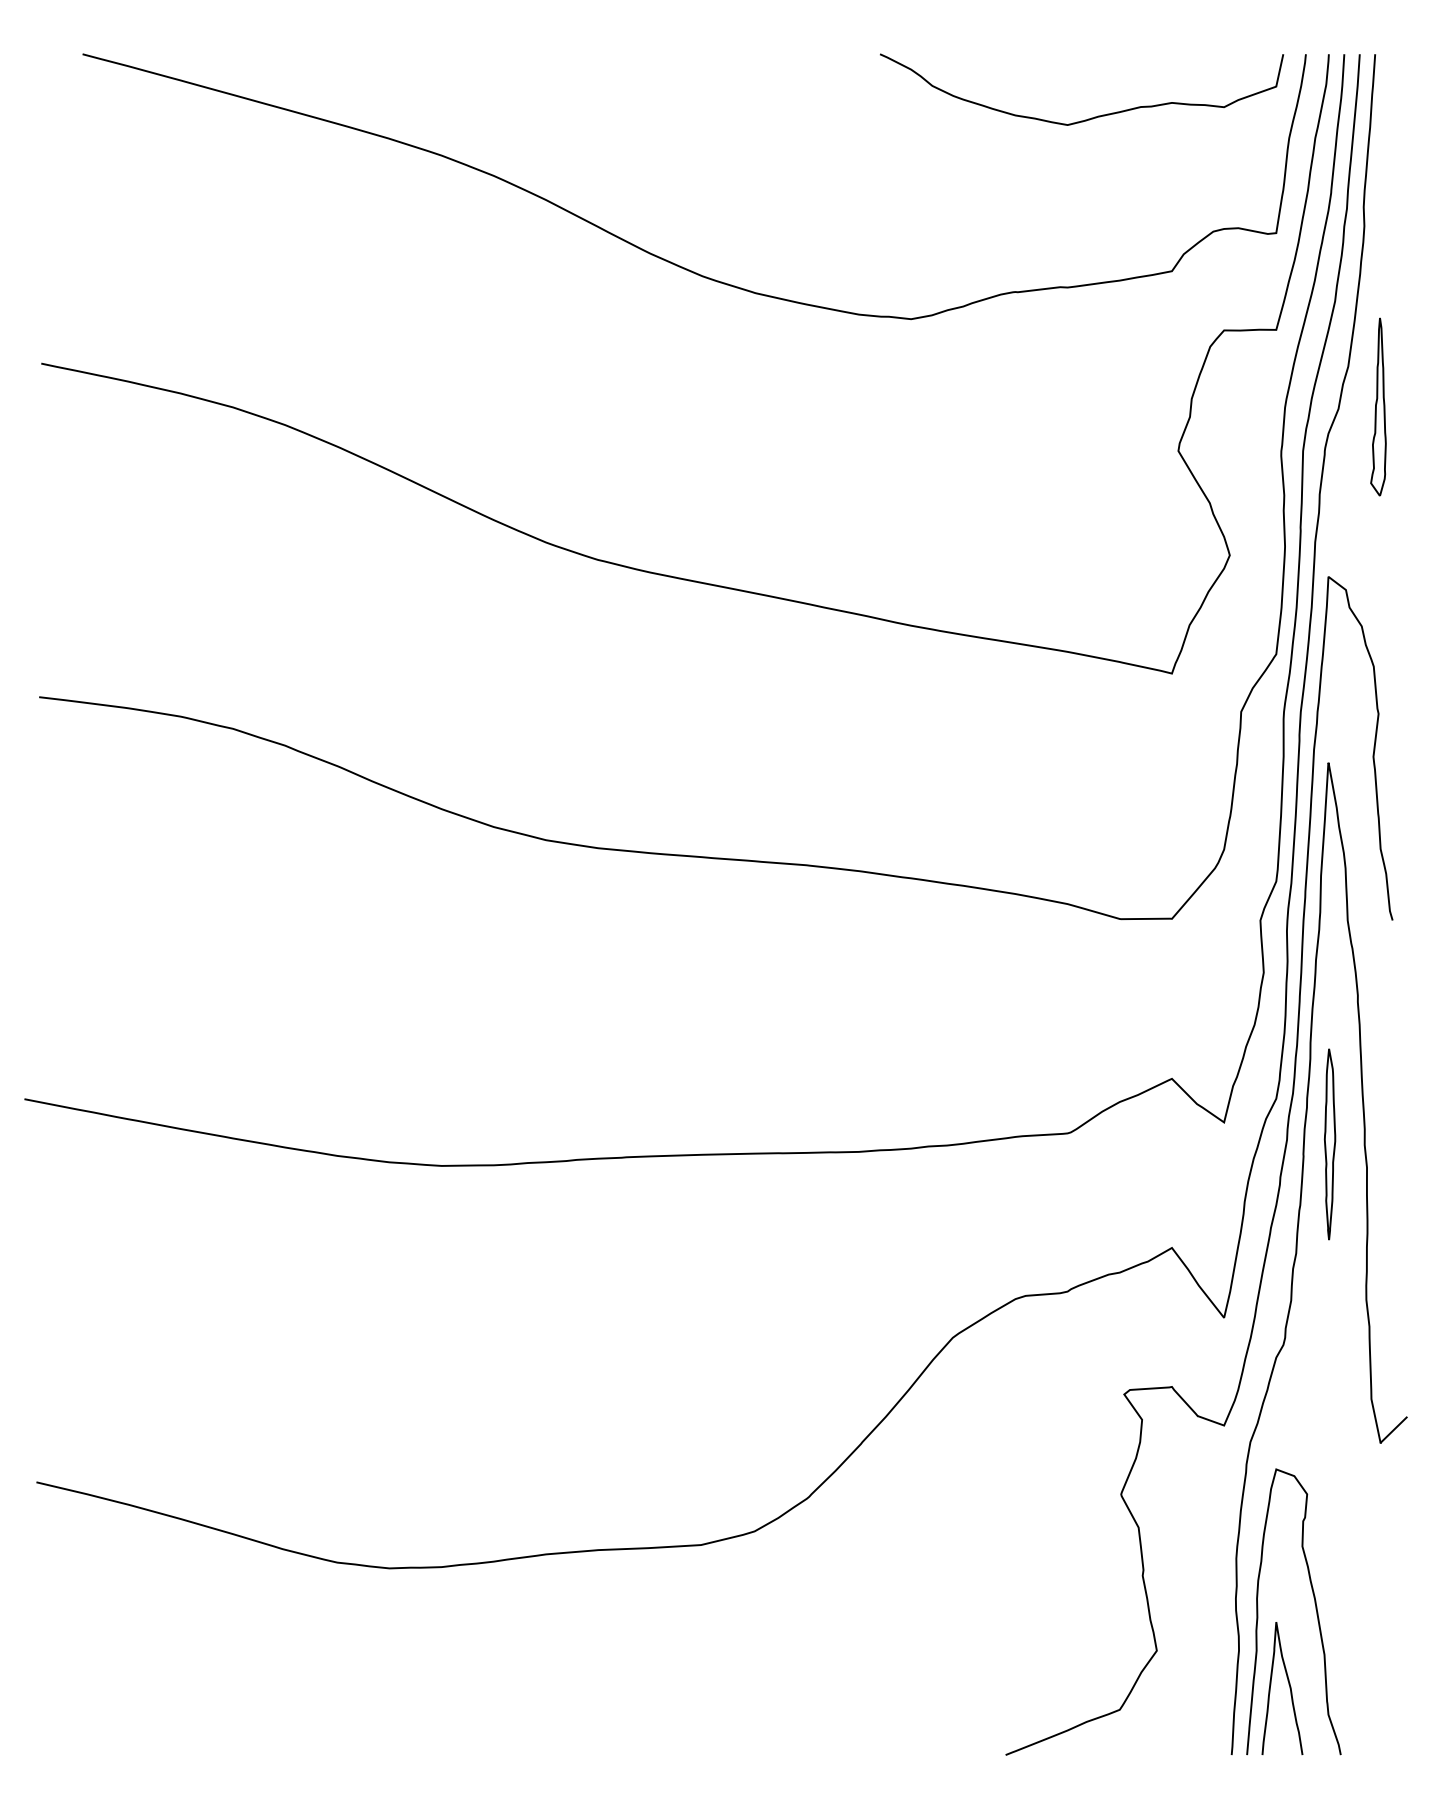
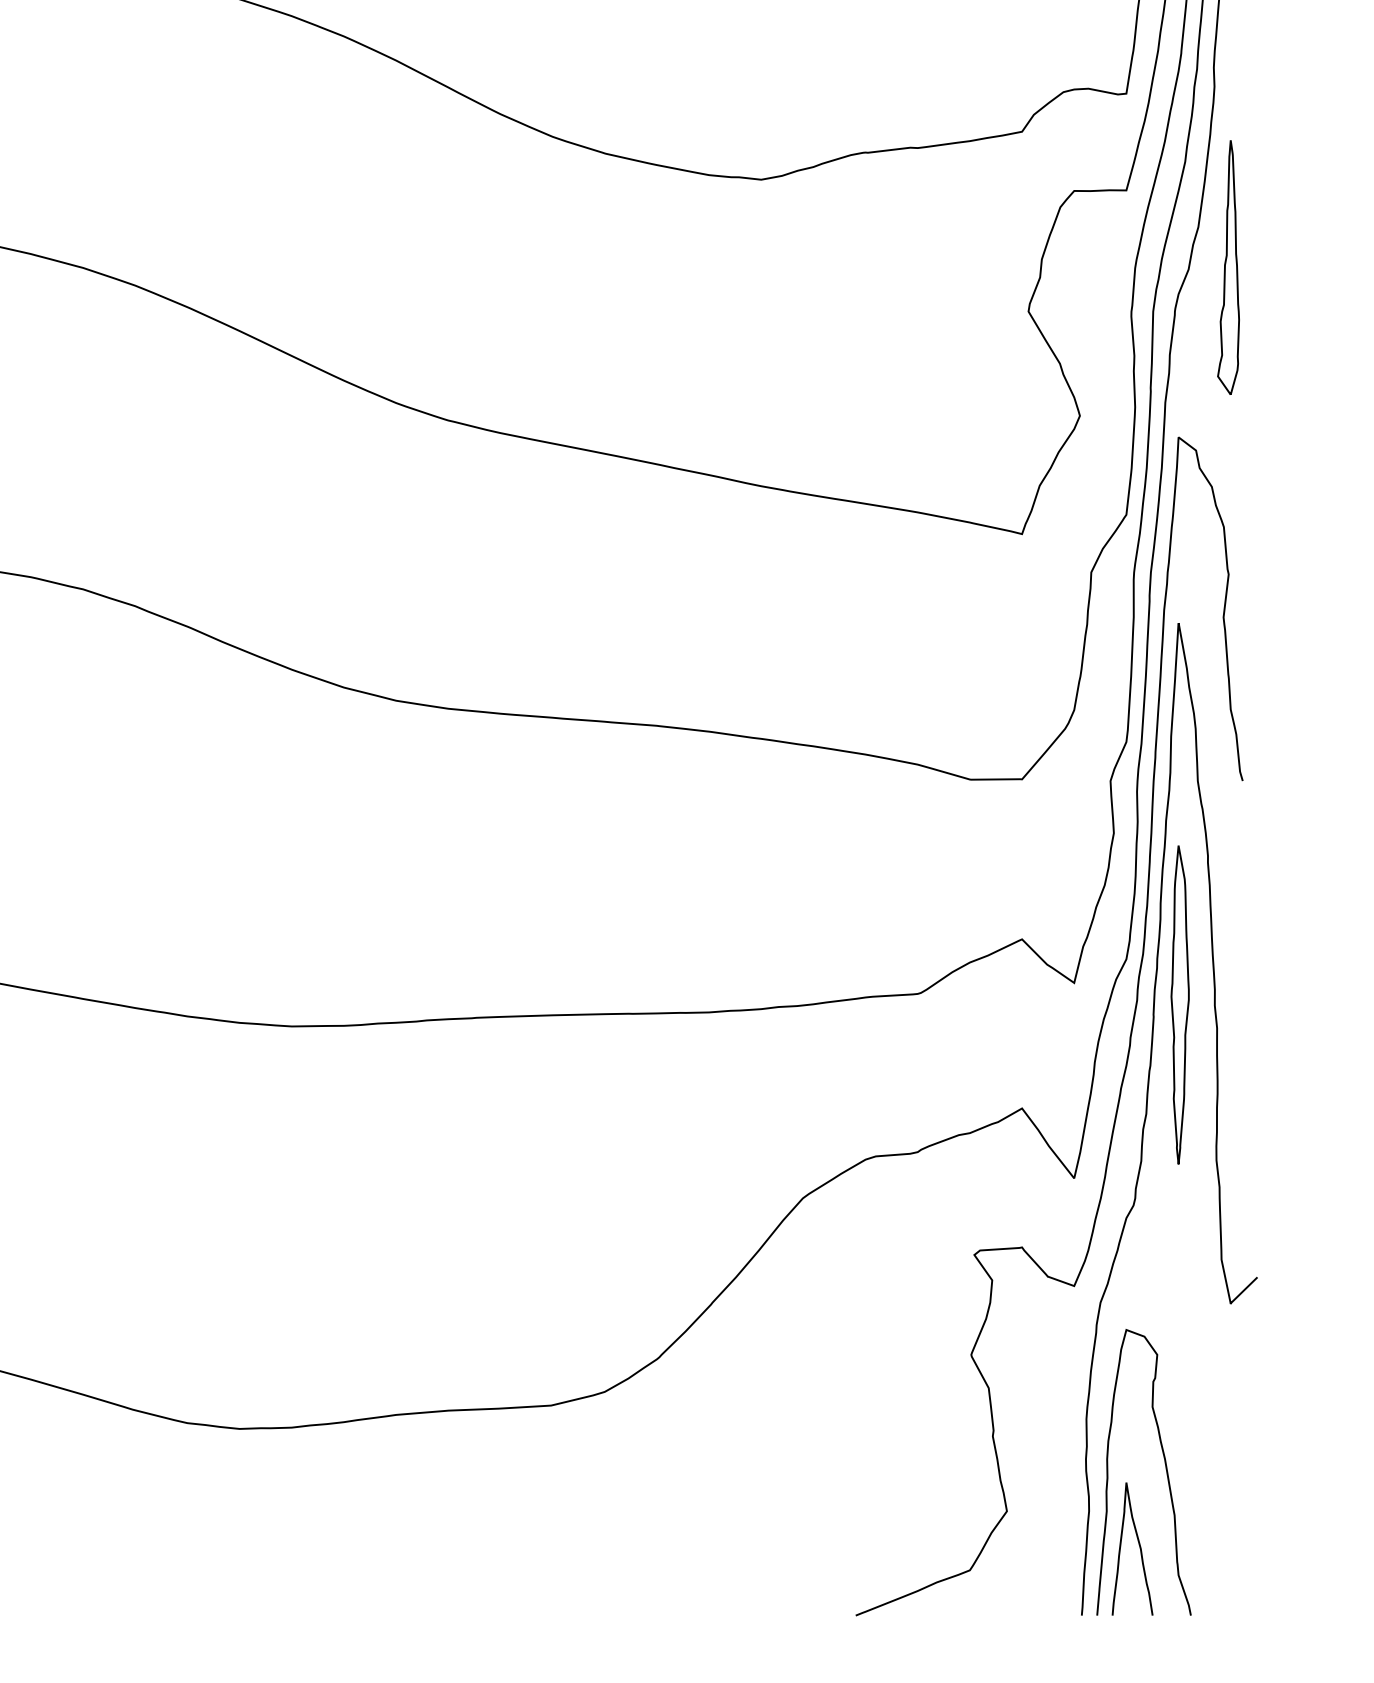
part: (1378, 406) -> (1228, 267), size x1.43
part: (1329, 1144) -> (1179, 1005), size x1.67

